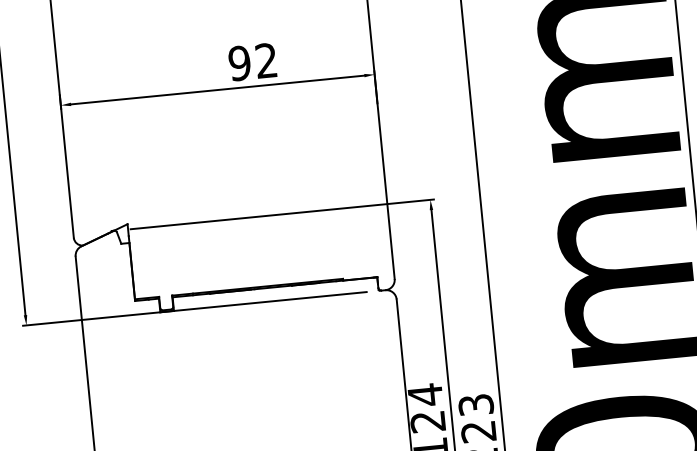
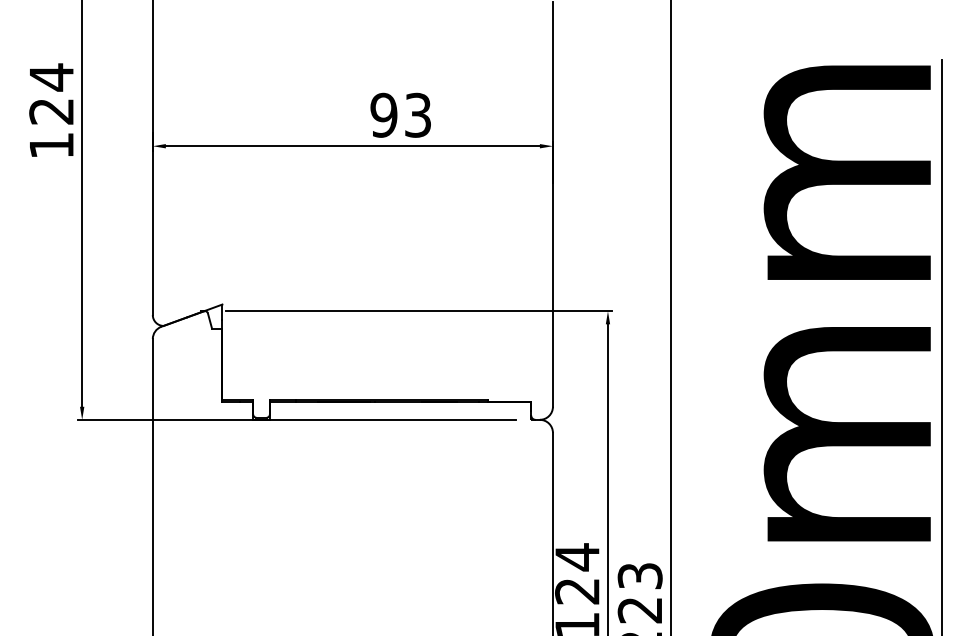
text: (266, 60) -> (417, 115), 92 -> 93

